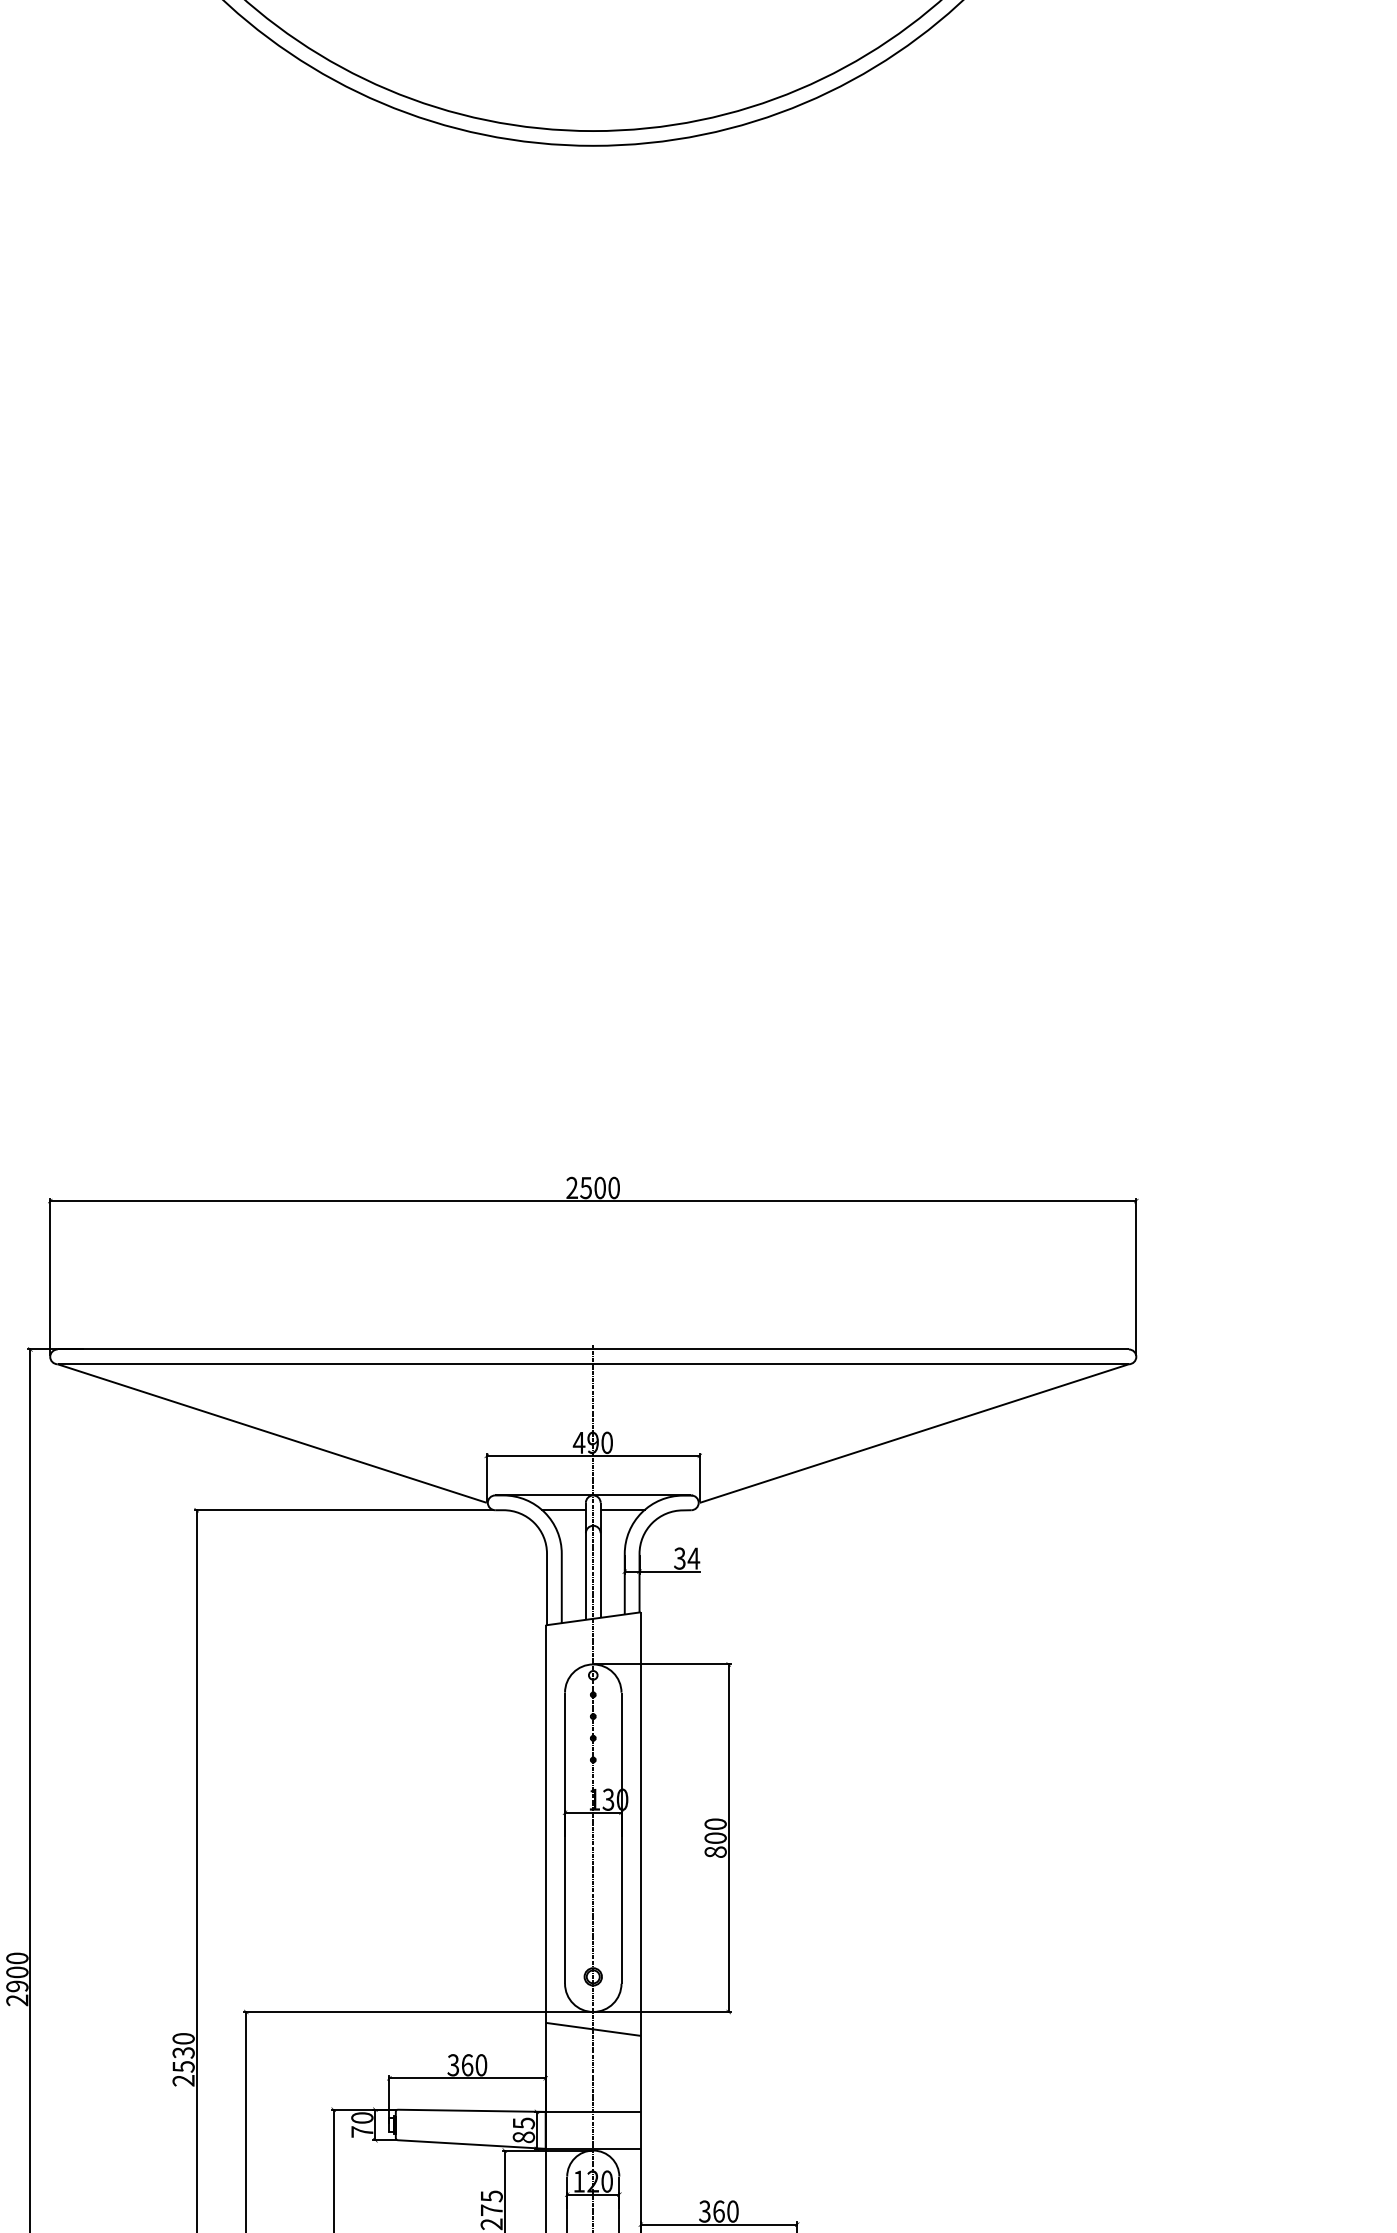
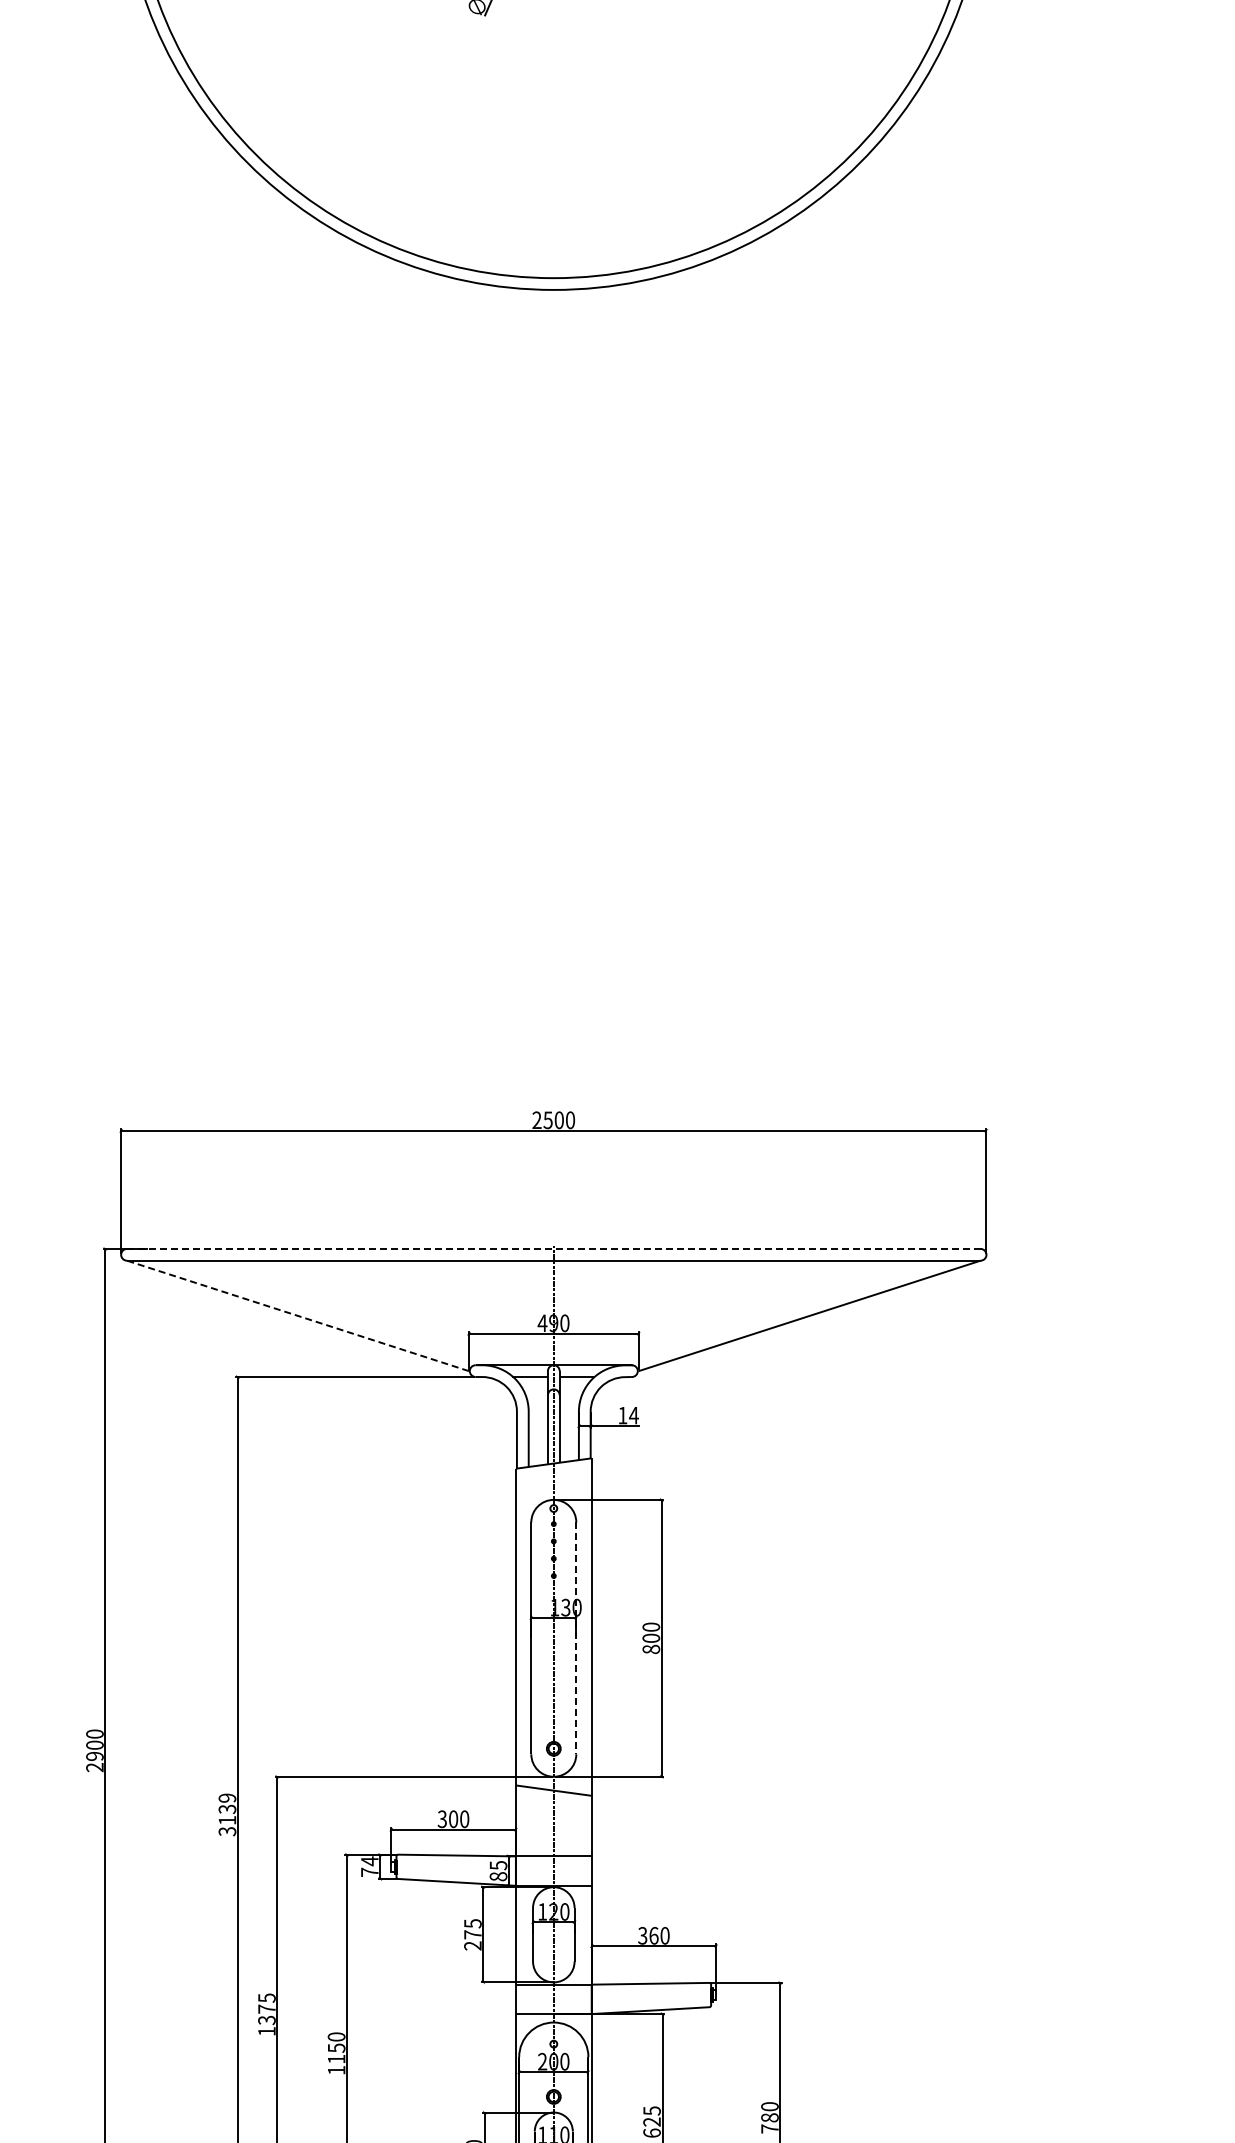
line: (592, 1348) -> (553, 1248), solid -> dashed
line: (271, 1433) -> (297, 1315), solid -> dashed
text: (679, 1558) -> (622, 1415), 34 -> 14
line: (621, 1838) -> (576, 1638), solid -> dashed
text: (183, 2059) -> (227, 1814), 2530 -> 3139
text: (467, 2064) -> (453, 1818), 360 -> 300
text: (361, 2118) -> (369, 1861), 70 -> 74

